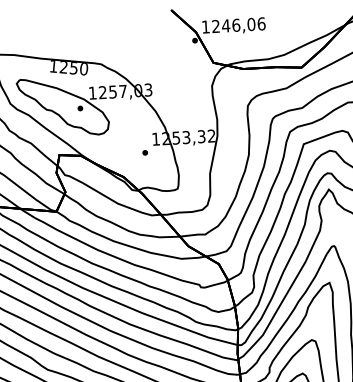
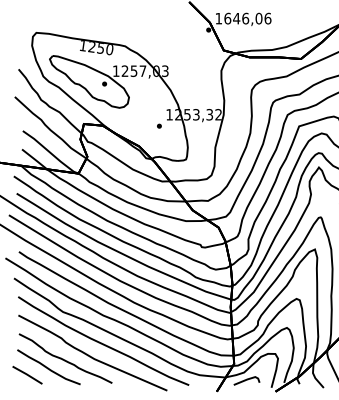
text: (215, 26) -> (227, 18), 1246,06 -> 1646,06

